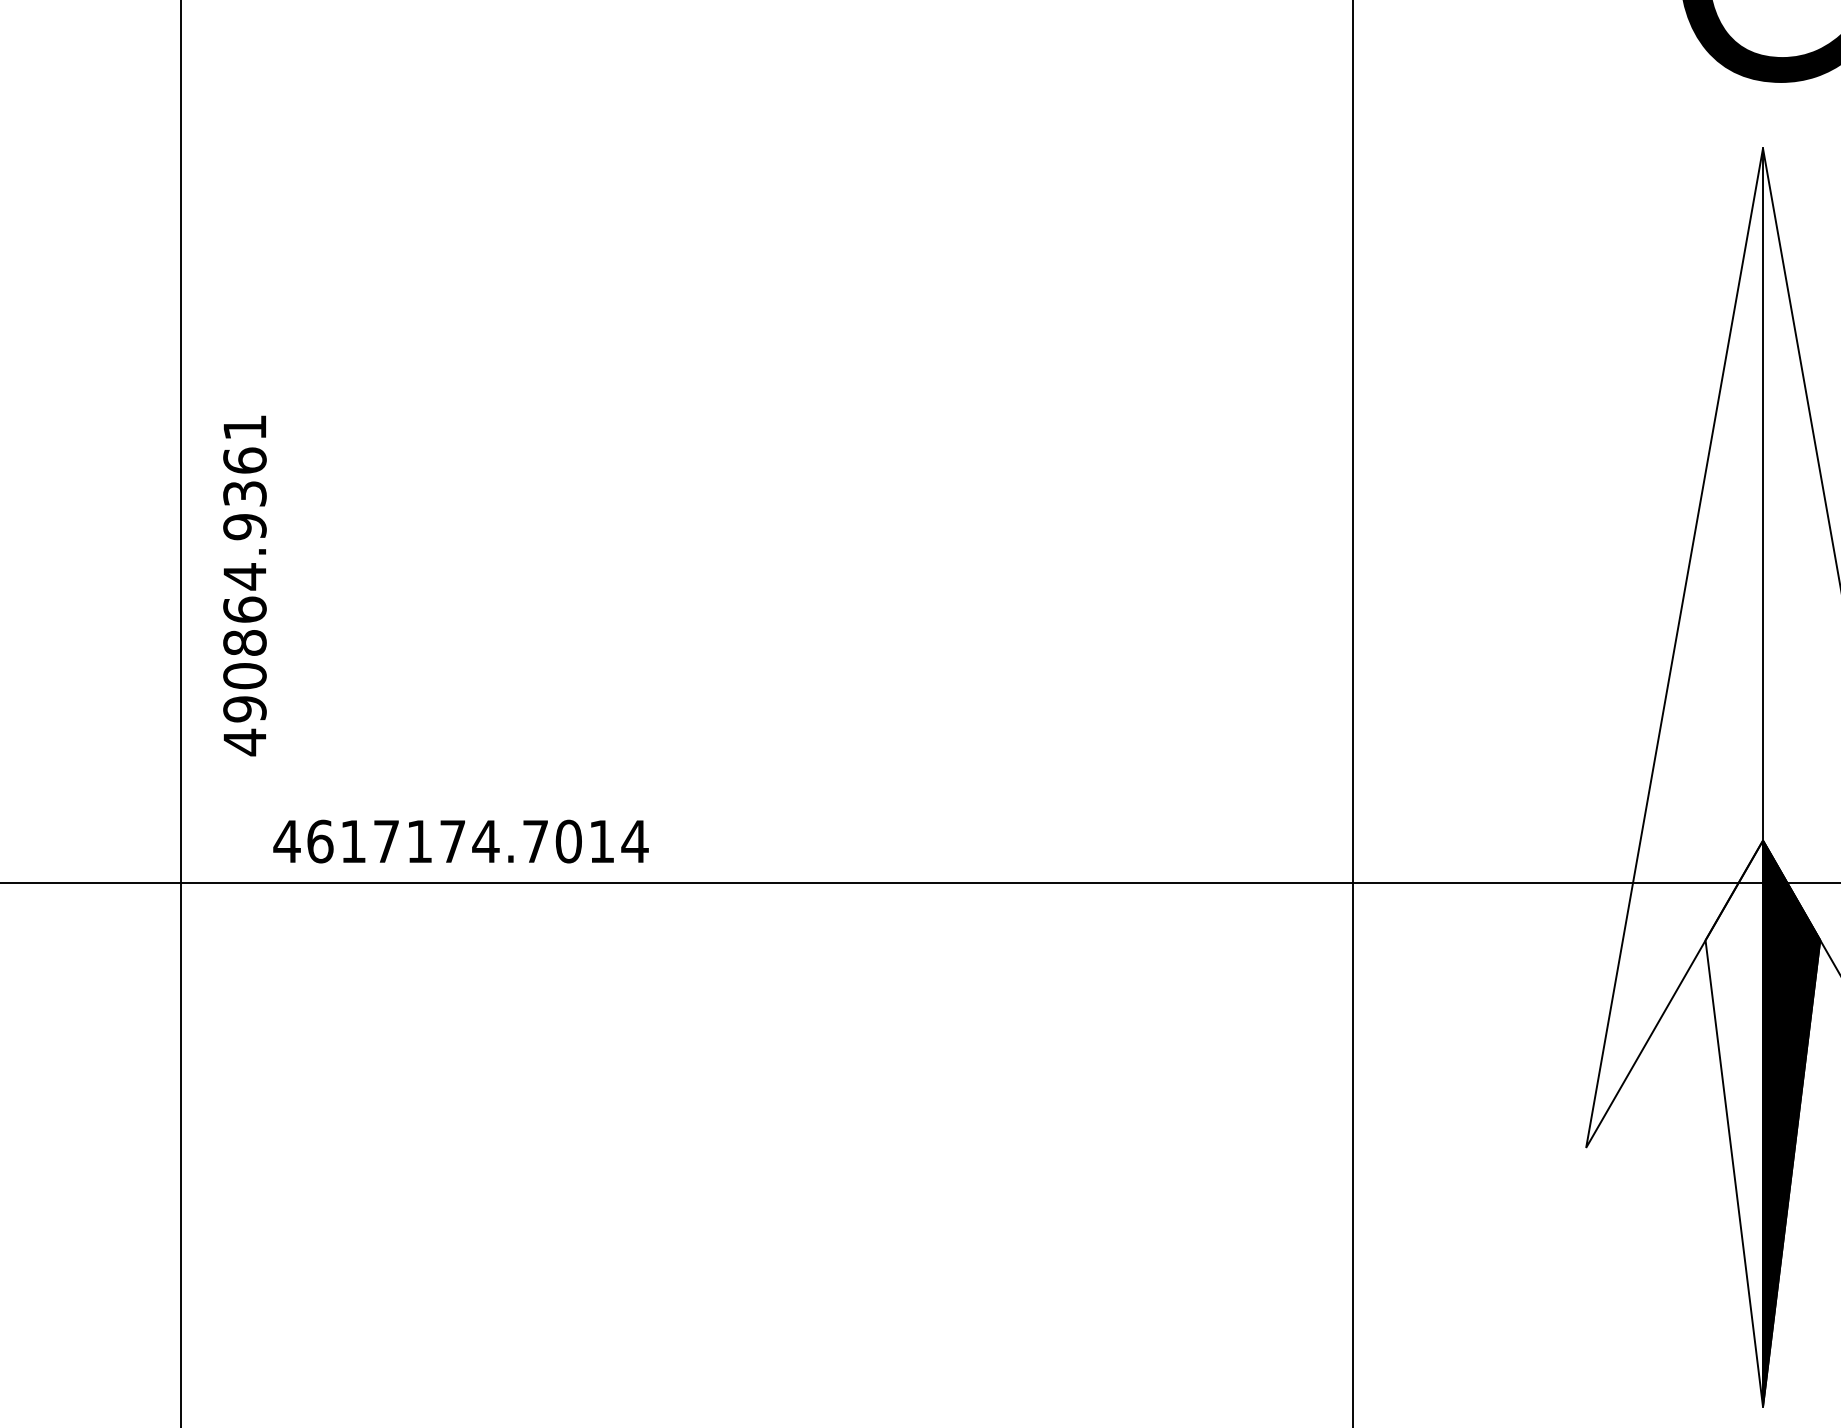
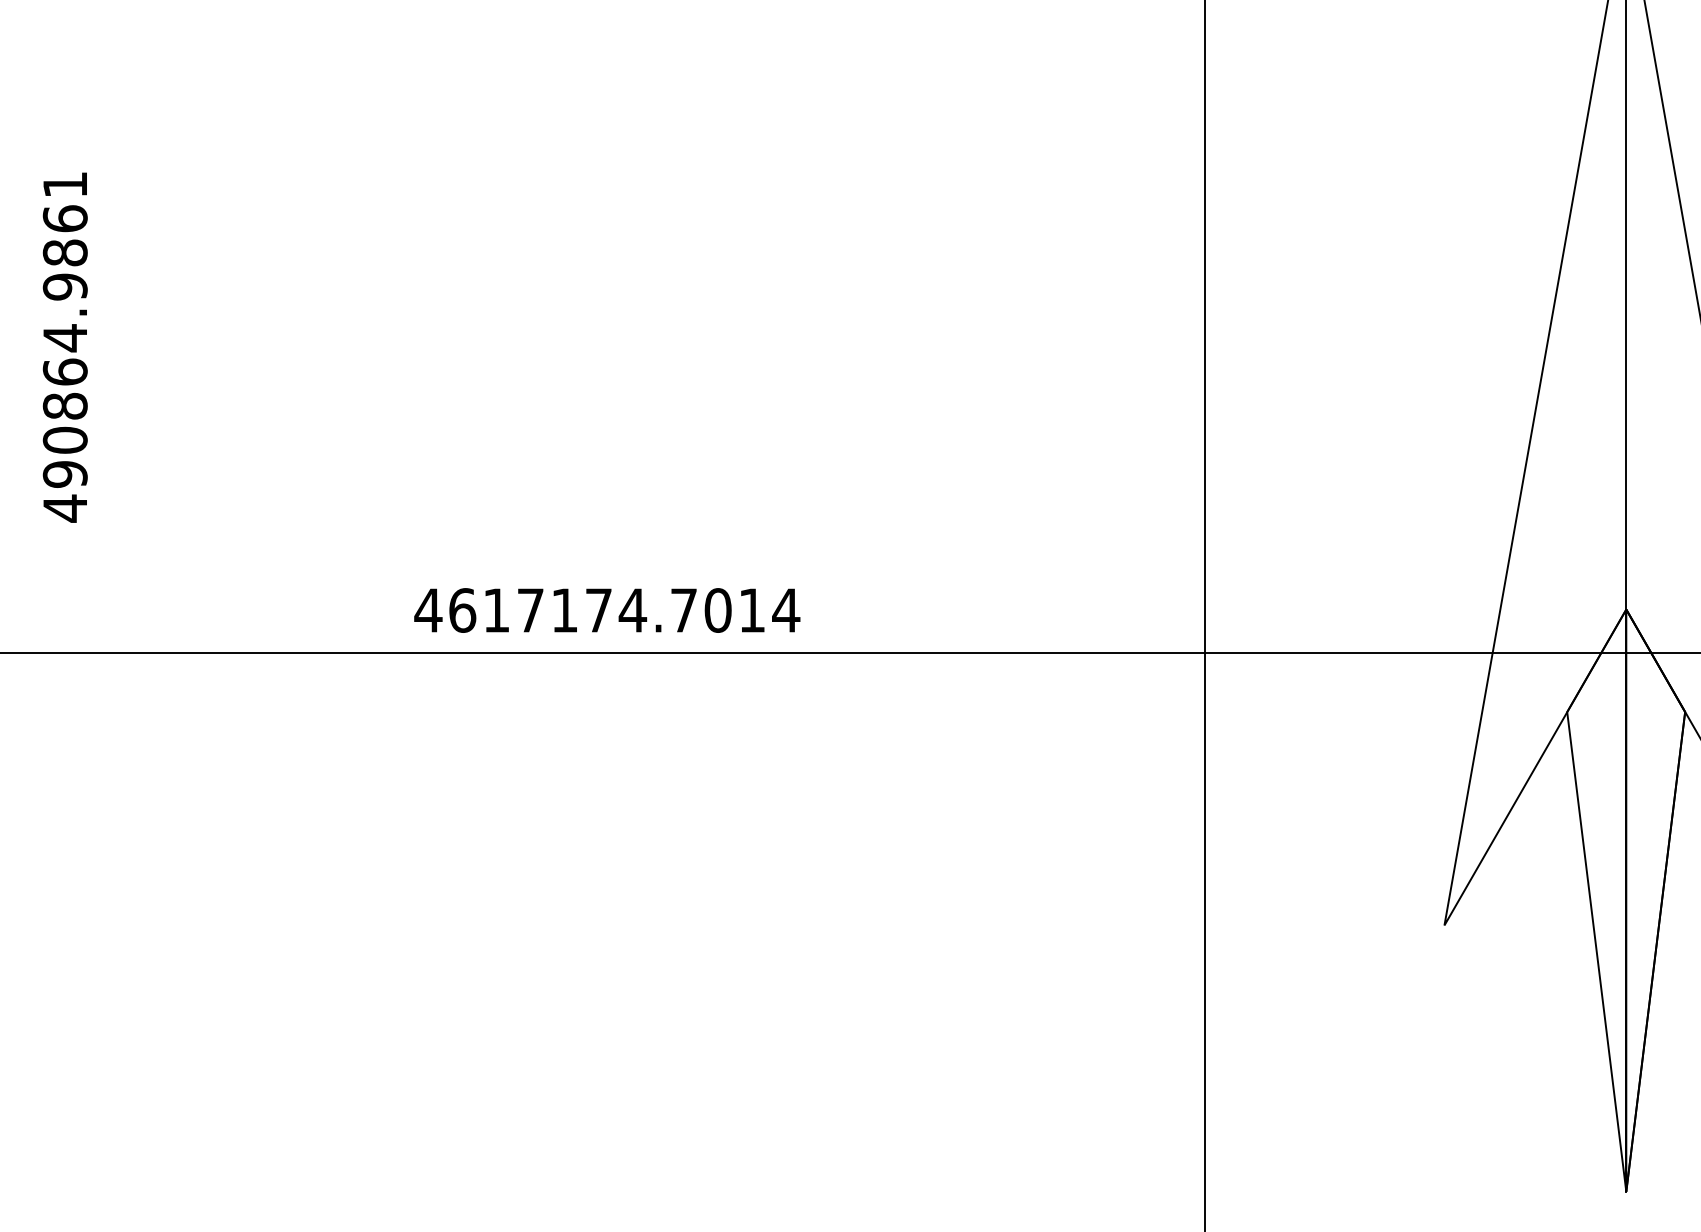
text: (244, 493) -> (64, 252), 490864.9361 -> 490864.9861
text: (460, 841) -> (606, 610), moved
fill: (1791, 1123) -> (1655, 900), removed

